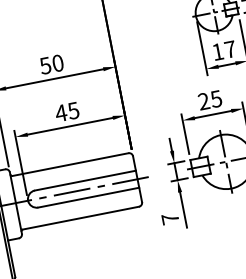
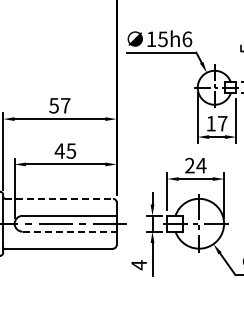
text: (57, 63) -> (65, 105), 50 -> 57
text: (216, 98) -> (201, 165), 25 -> 24
line: (70, 164) -> (59, 198), solid -> dashed
line: (89, 197) -> (70, 231), solid -> dashed
text: (169, 219) -> (138, 265), 7 -> 4

